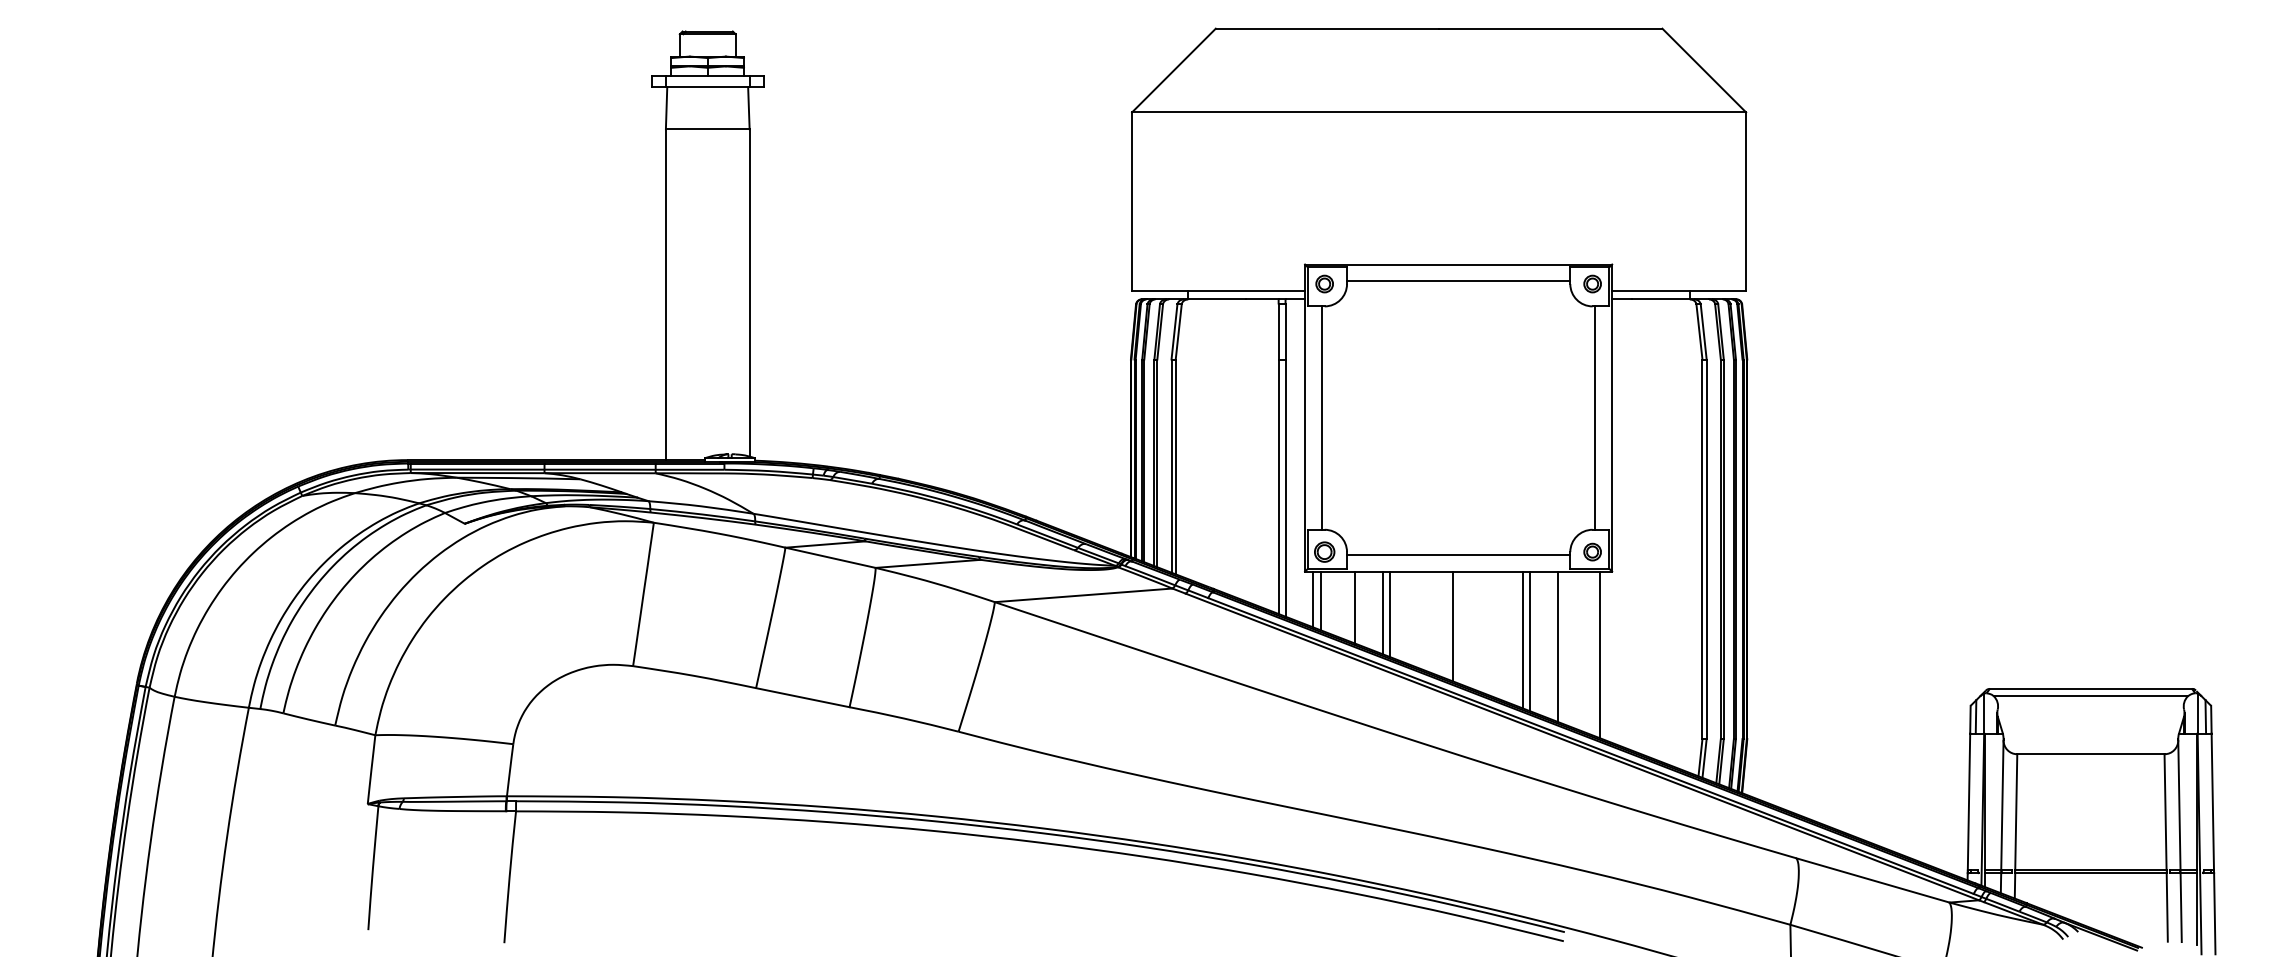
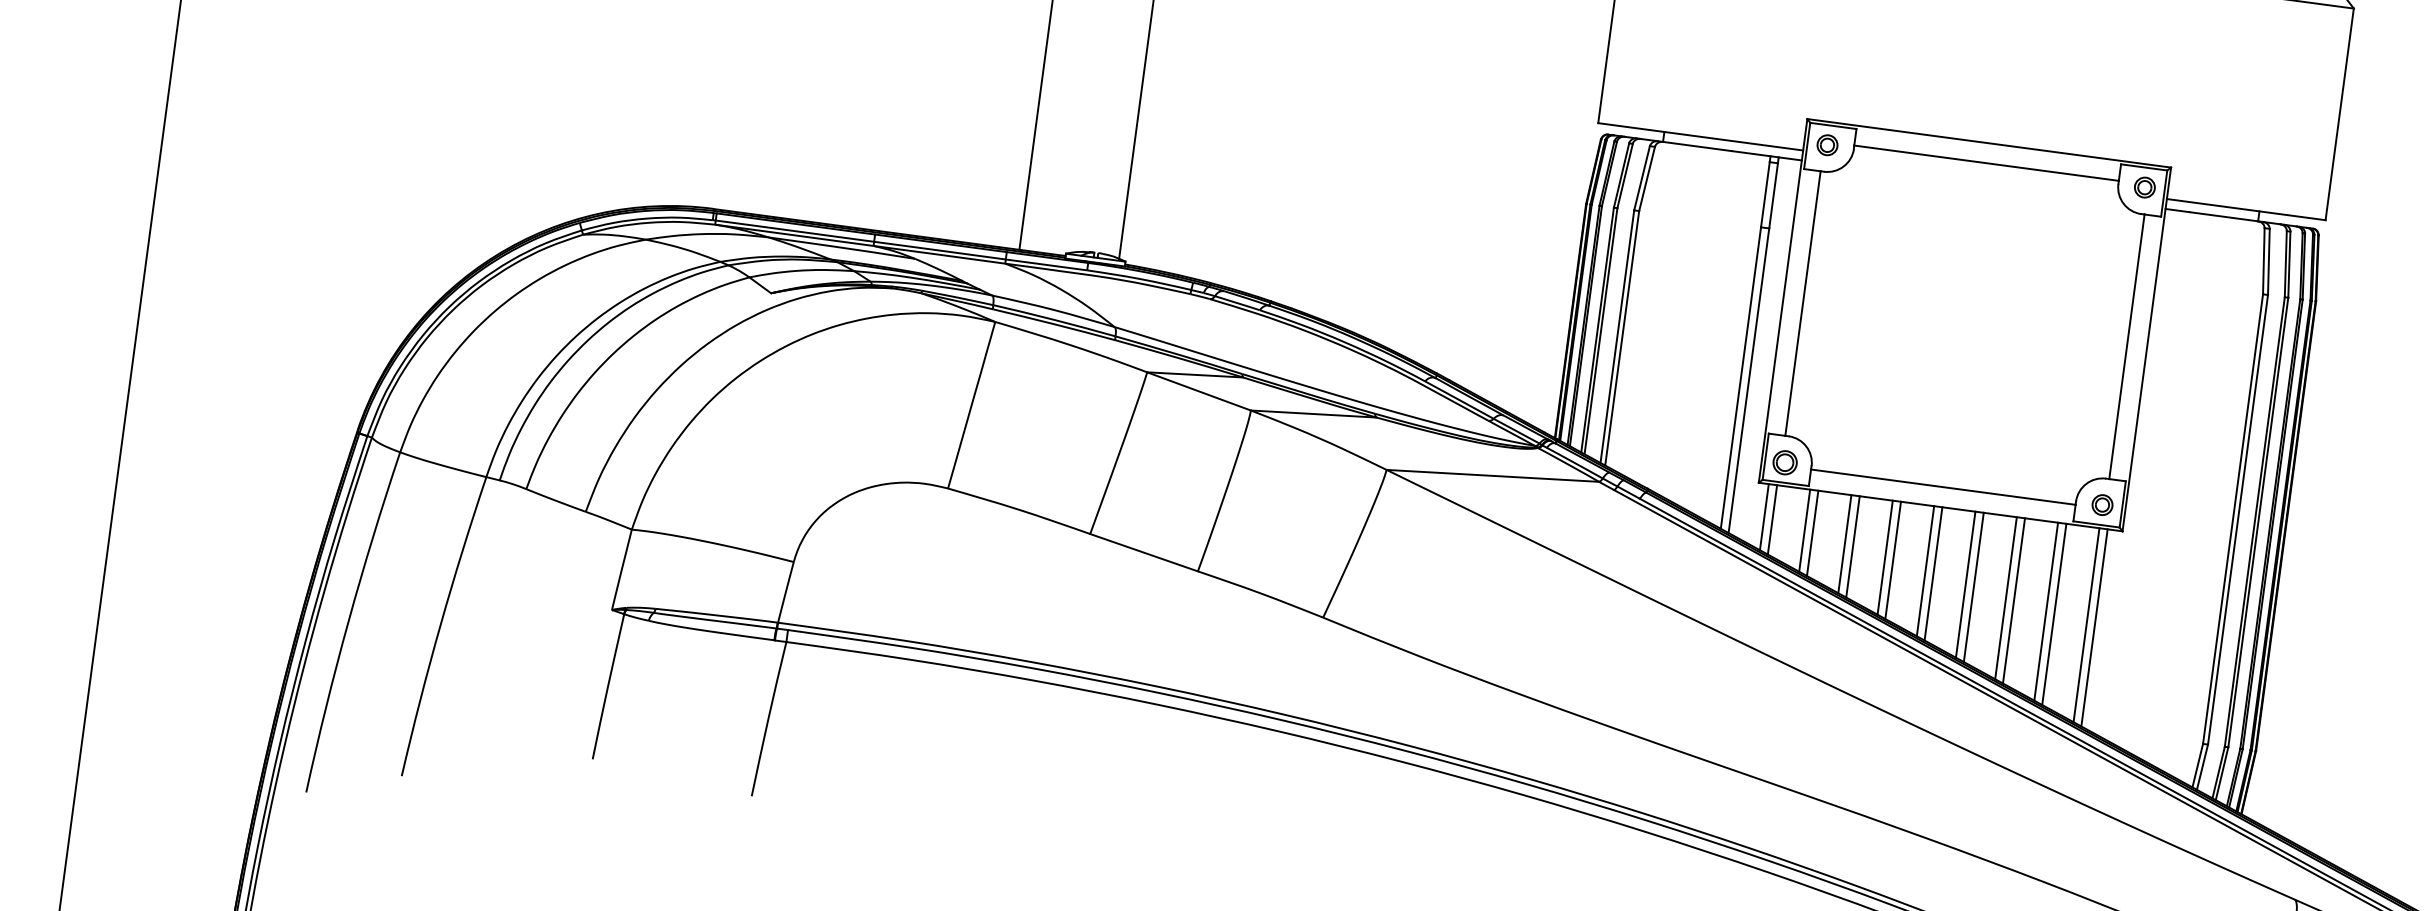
line: (1348, 605) -> (1804, 529), added
line: (1418, 619) -> (1885, 557), added
line: (1425, 620) -> (1893, 559), added
line: (1460, 627) -> (1934, 573), added
line: (1487, 632) -> (1965, 583), added
line: (1494, 634) -> (1973, 587), added
line: (1564, 647) -> (2054, 613), added
line: (1592, 653) -> (2086, 625), added

